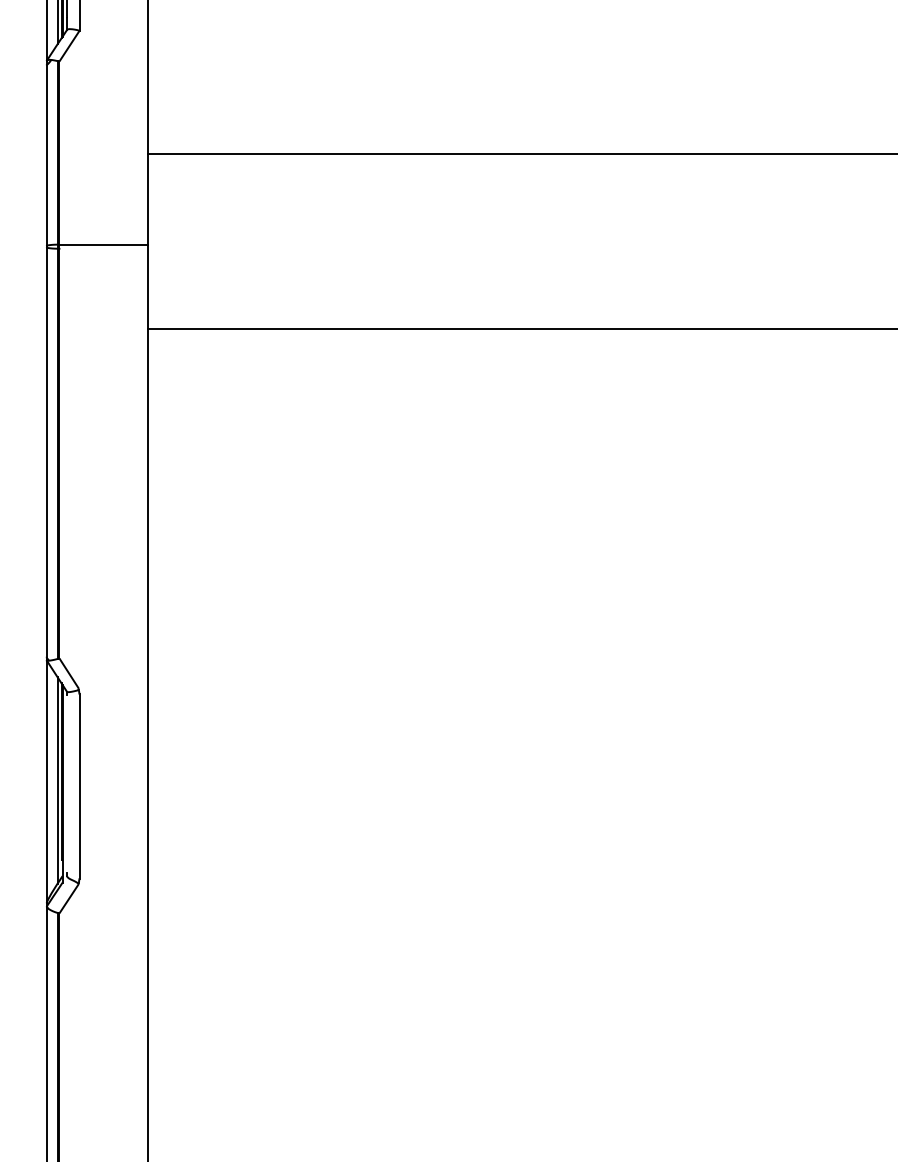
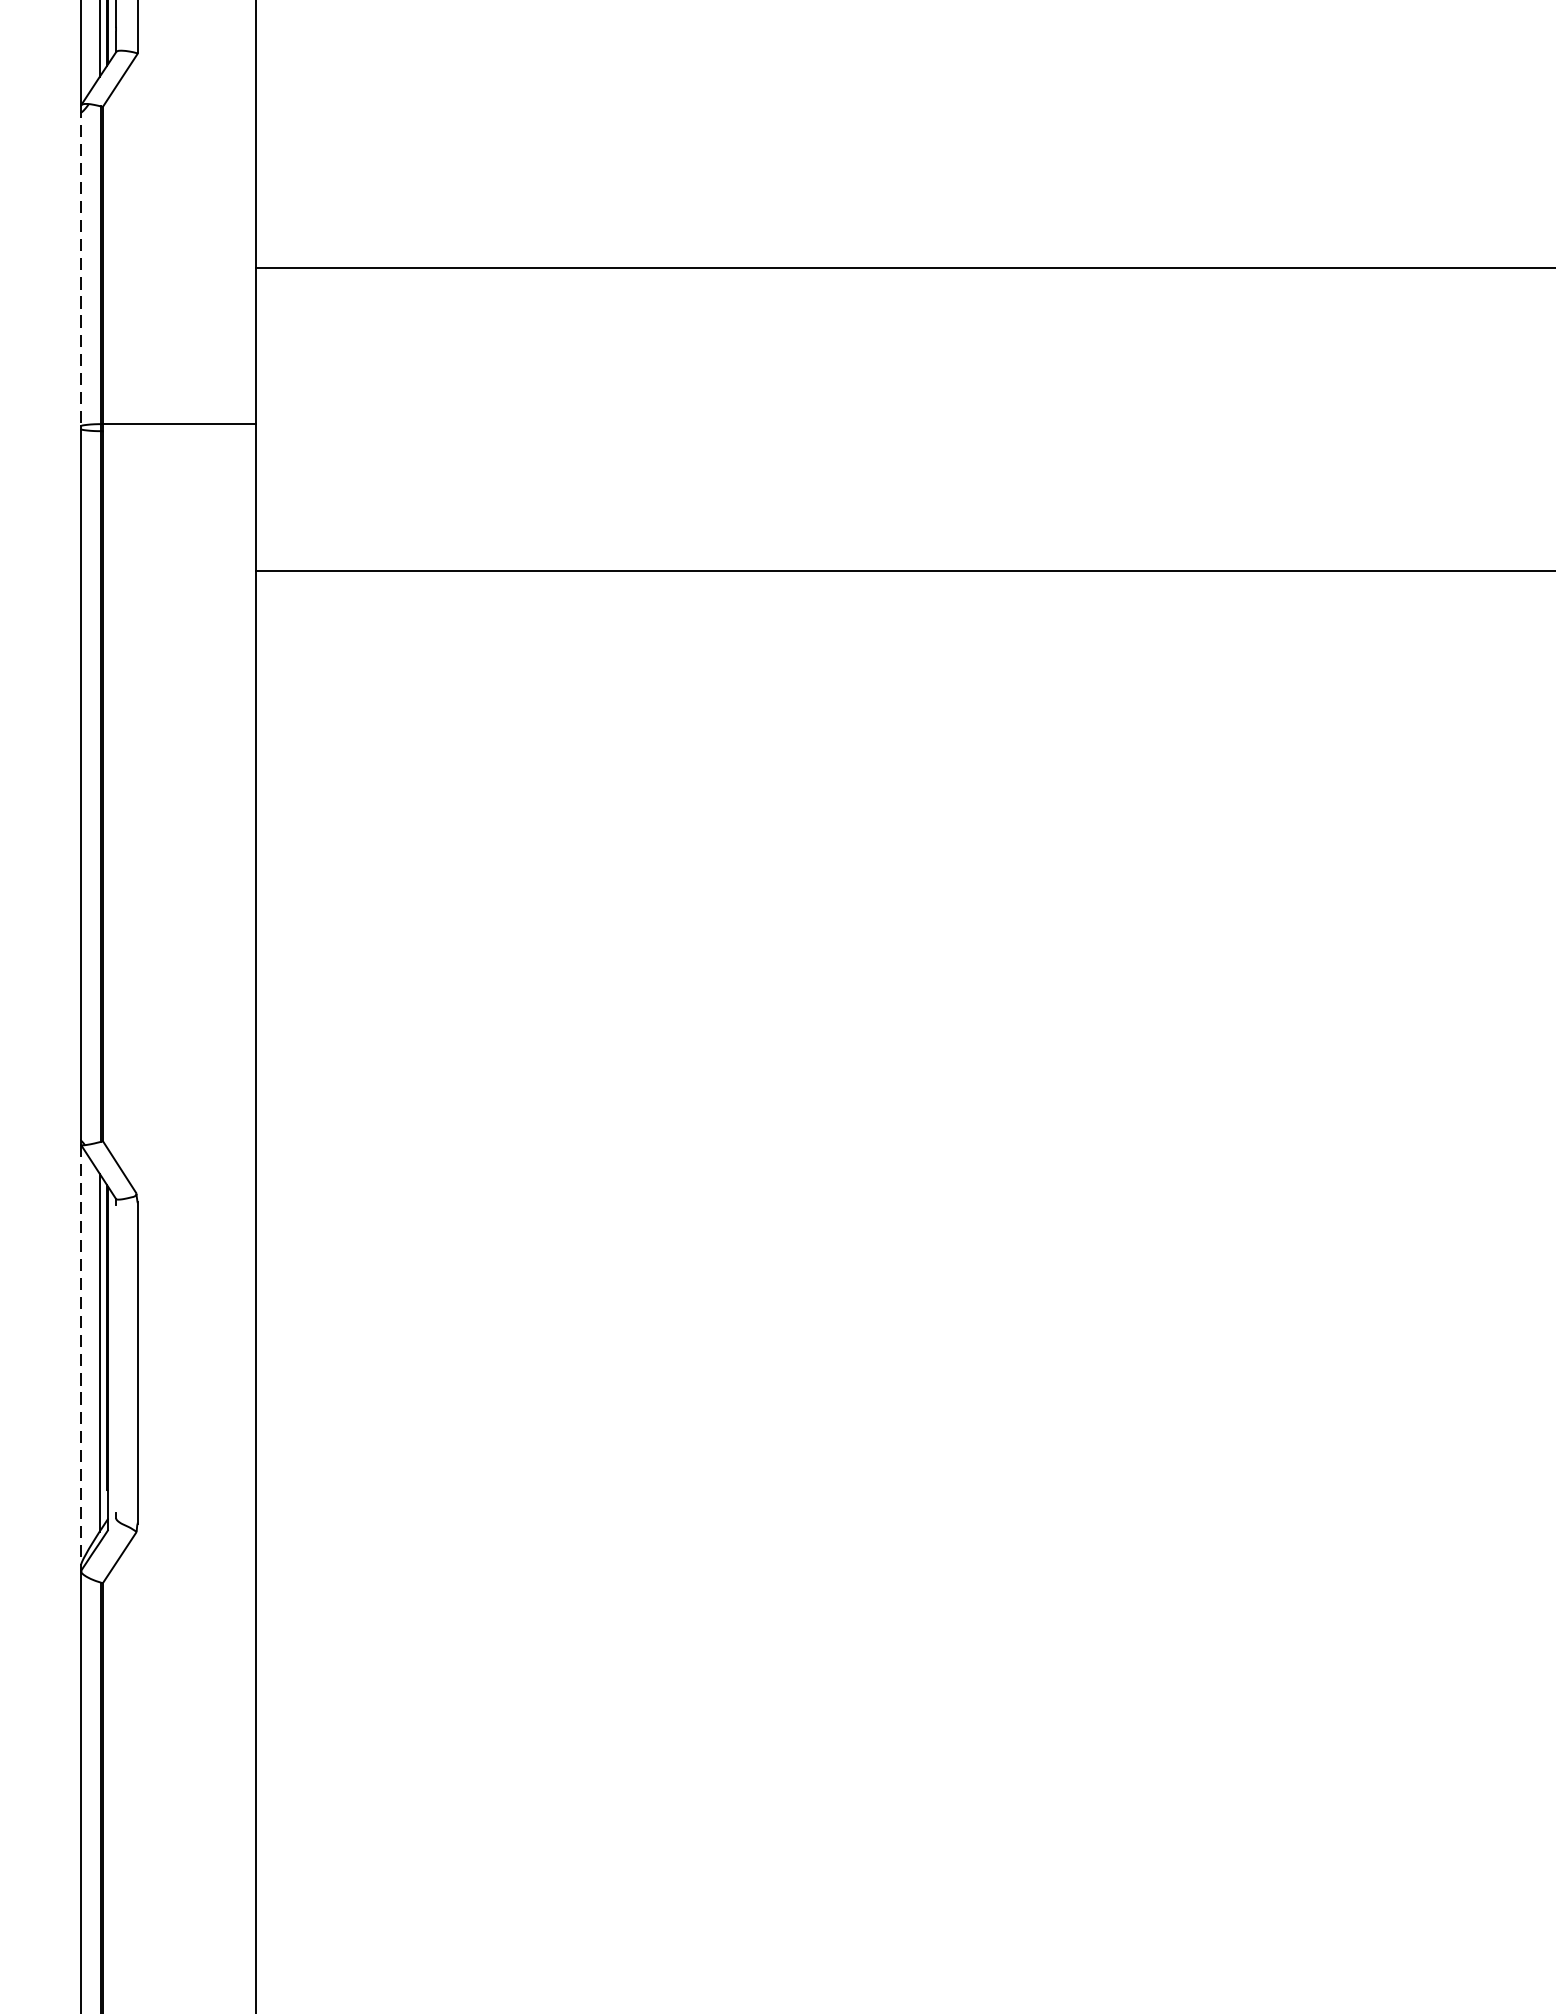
line: (46, 153) -> (80, 266), solid -> dashed
line: (46, 782) -> (80, 1356), solid -> dashed

